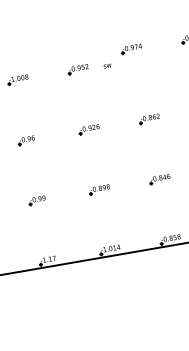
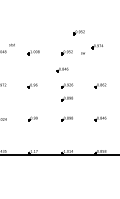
part: (92, 29) -> (78, 32), added
part: (75, 101) -> (62, 69), added
part: (91, 153) -> (66, 98), added

